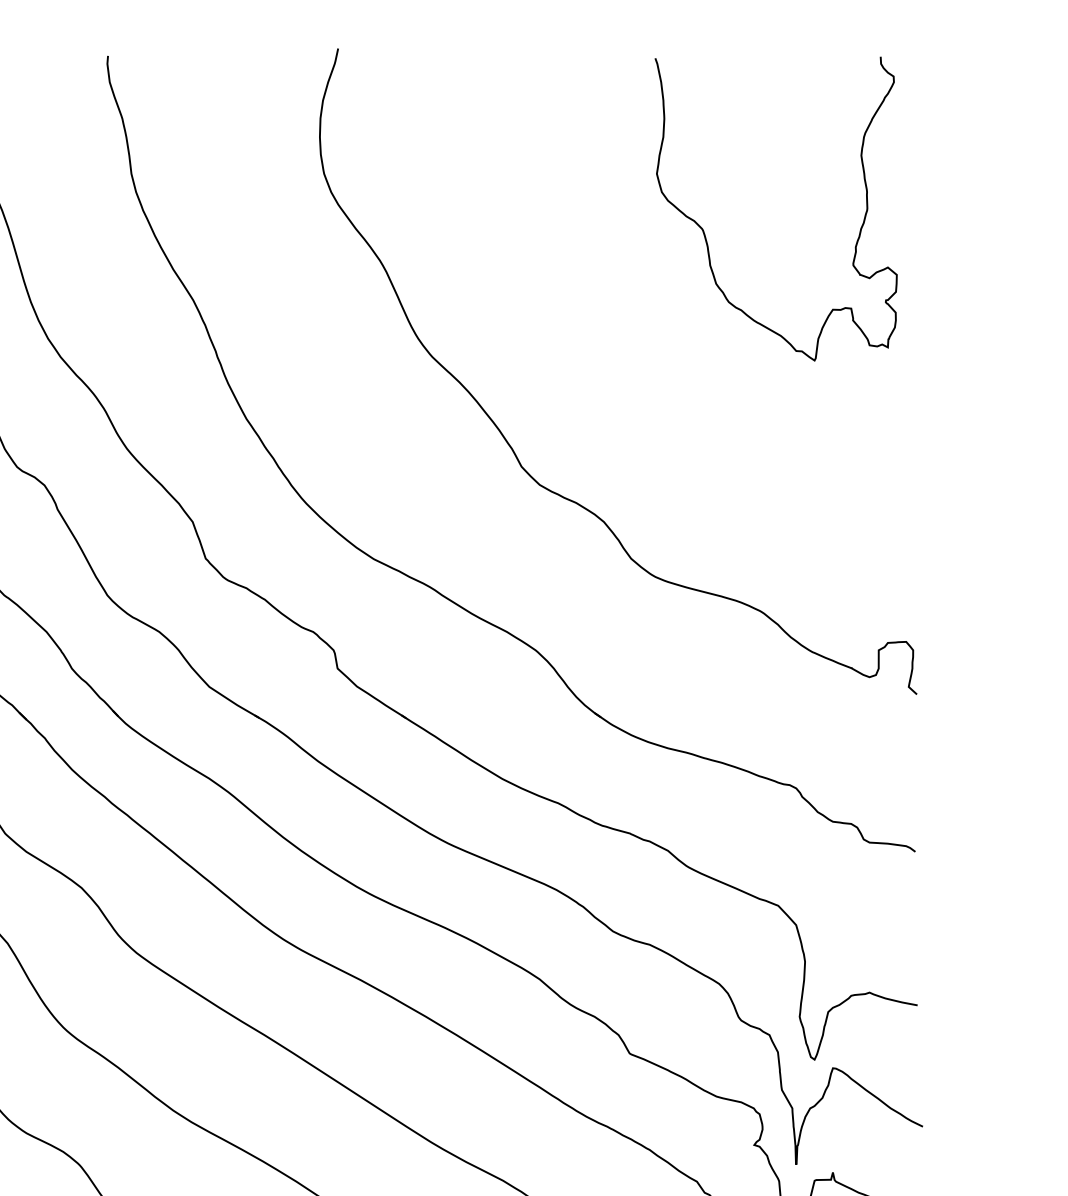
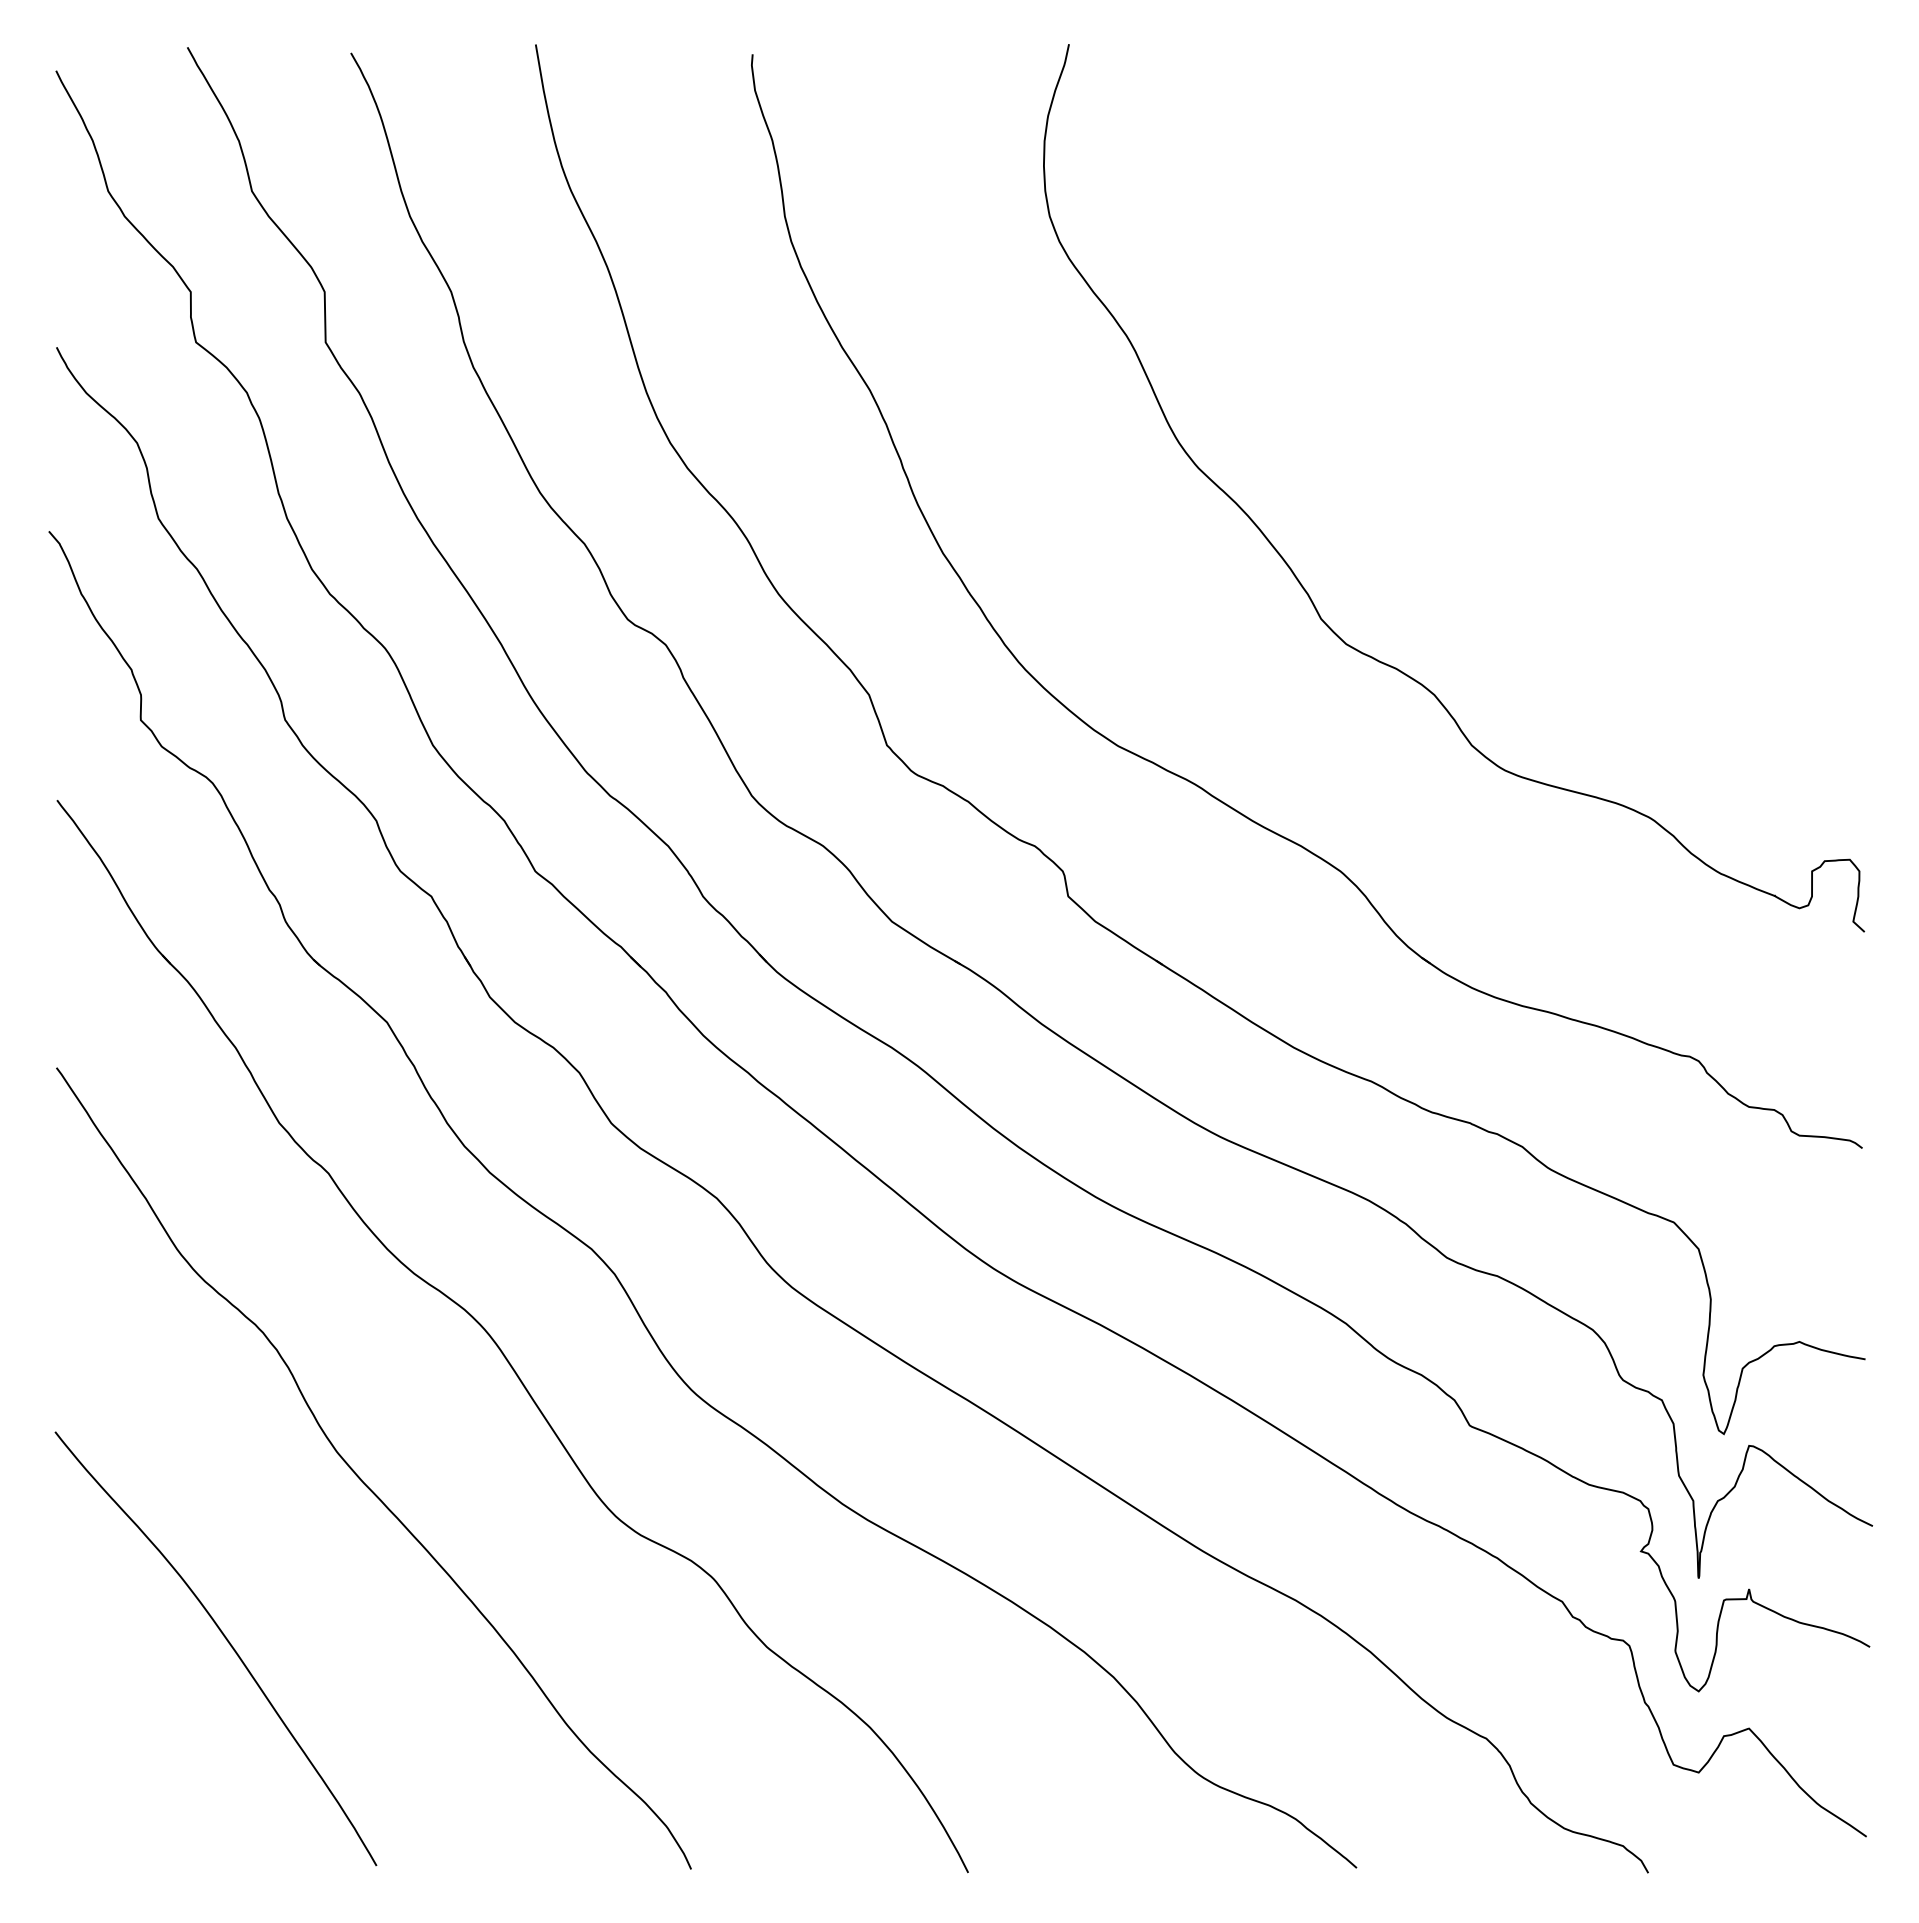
curve: (704, 232) -> (1572, 296), removed

